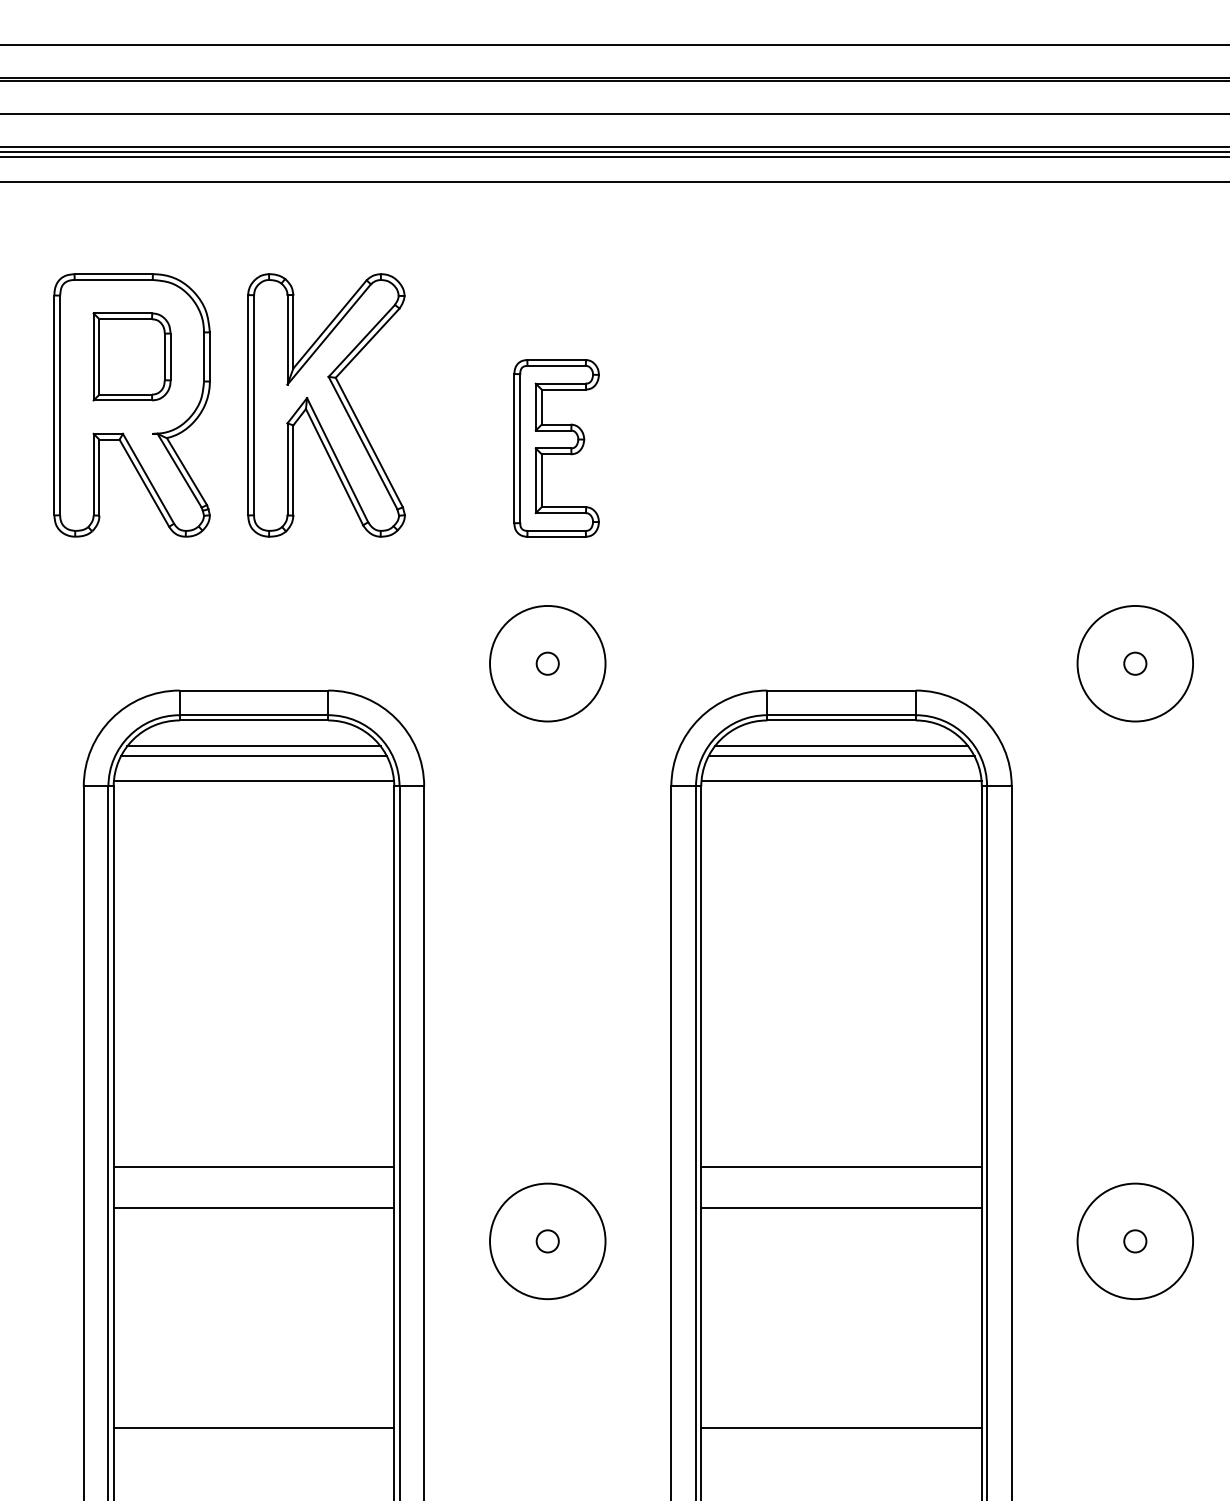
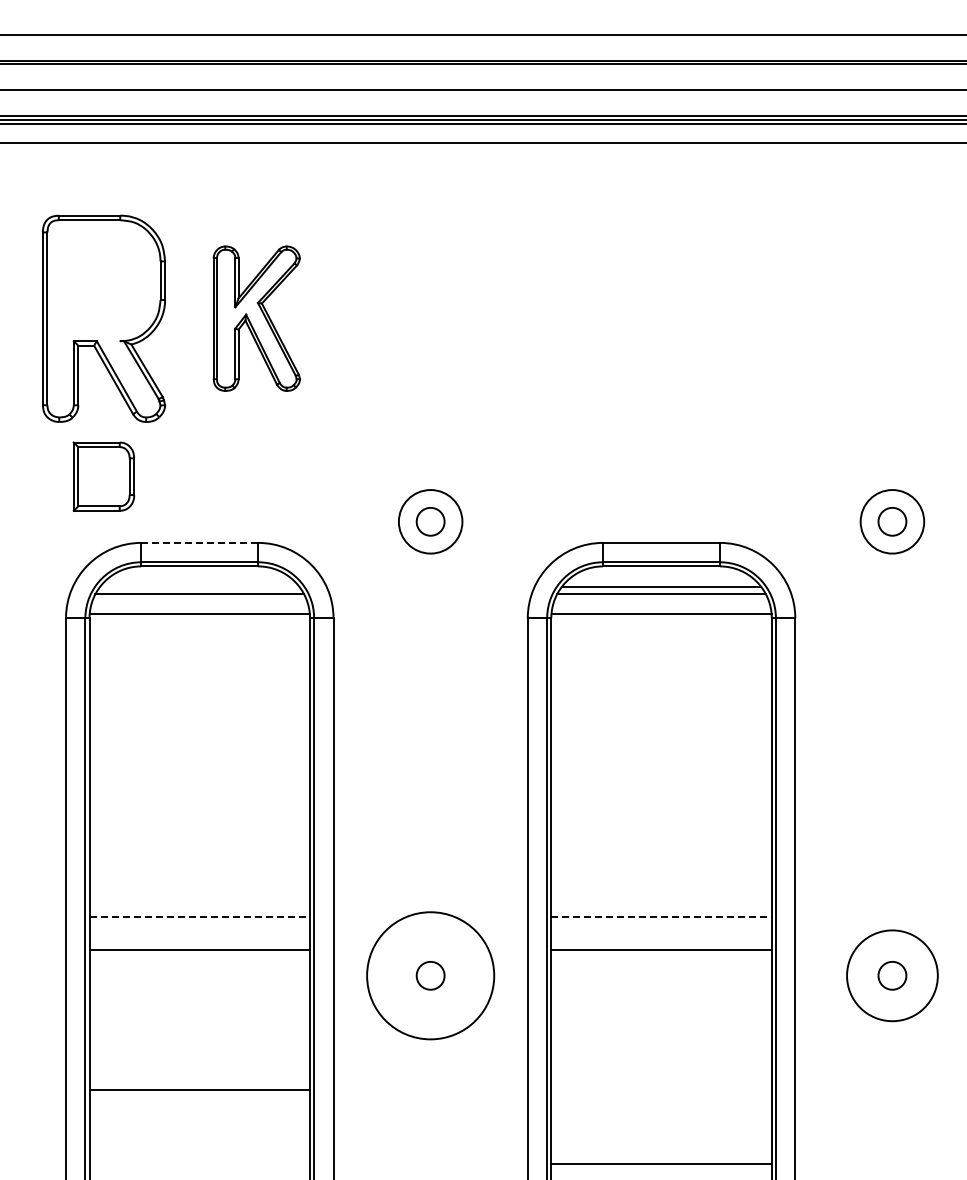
part: (131, 356) -> (103, 476), moved
part: (326, 405) -> (256, 318), size x0.7
part: (556, 448) -> (437, 352), removed
circle: (547, 663) -> (430, 521), size x0.7
circle: (547, 663) -> (430, 521), size x1.6
circle: (1135, 663) -> (892, 521), size x0.7
circle: (1135, 663) -> (892, 521), size x1.6
line: (254, 690) -> (200, 542), solid -> dashed
line: (253, 746) -> (199, 586), removed
line: (254, 1167) -> (200, 917), solid -> dashed
line: (842, 1167) -> (662, 917), solid -> dashed
circle: (547, 1241) -> (430, 975), size x1.4
circle: (547, 1241) -> (430, 975), size x1.6
circle: (1135, 1241) -> (892, 975), size x1.6
line: (253, 1428) -> (199, 1089), moved
line: (841, 1428) -> (661, 1163), moved

